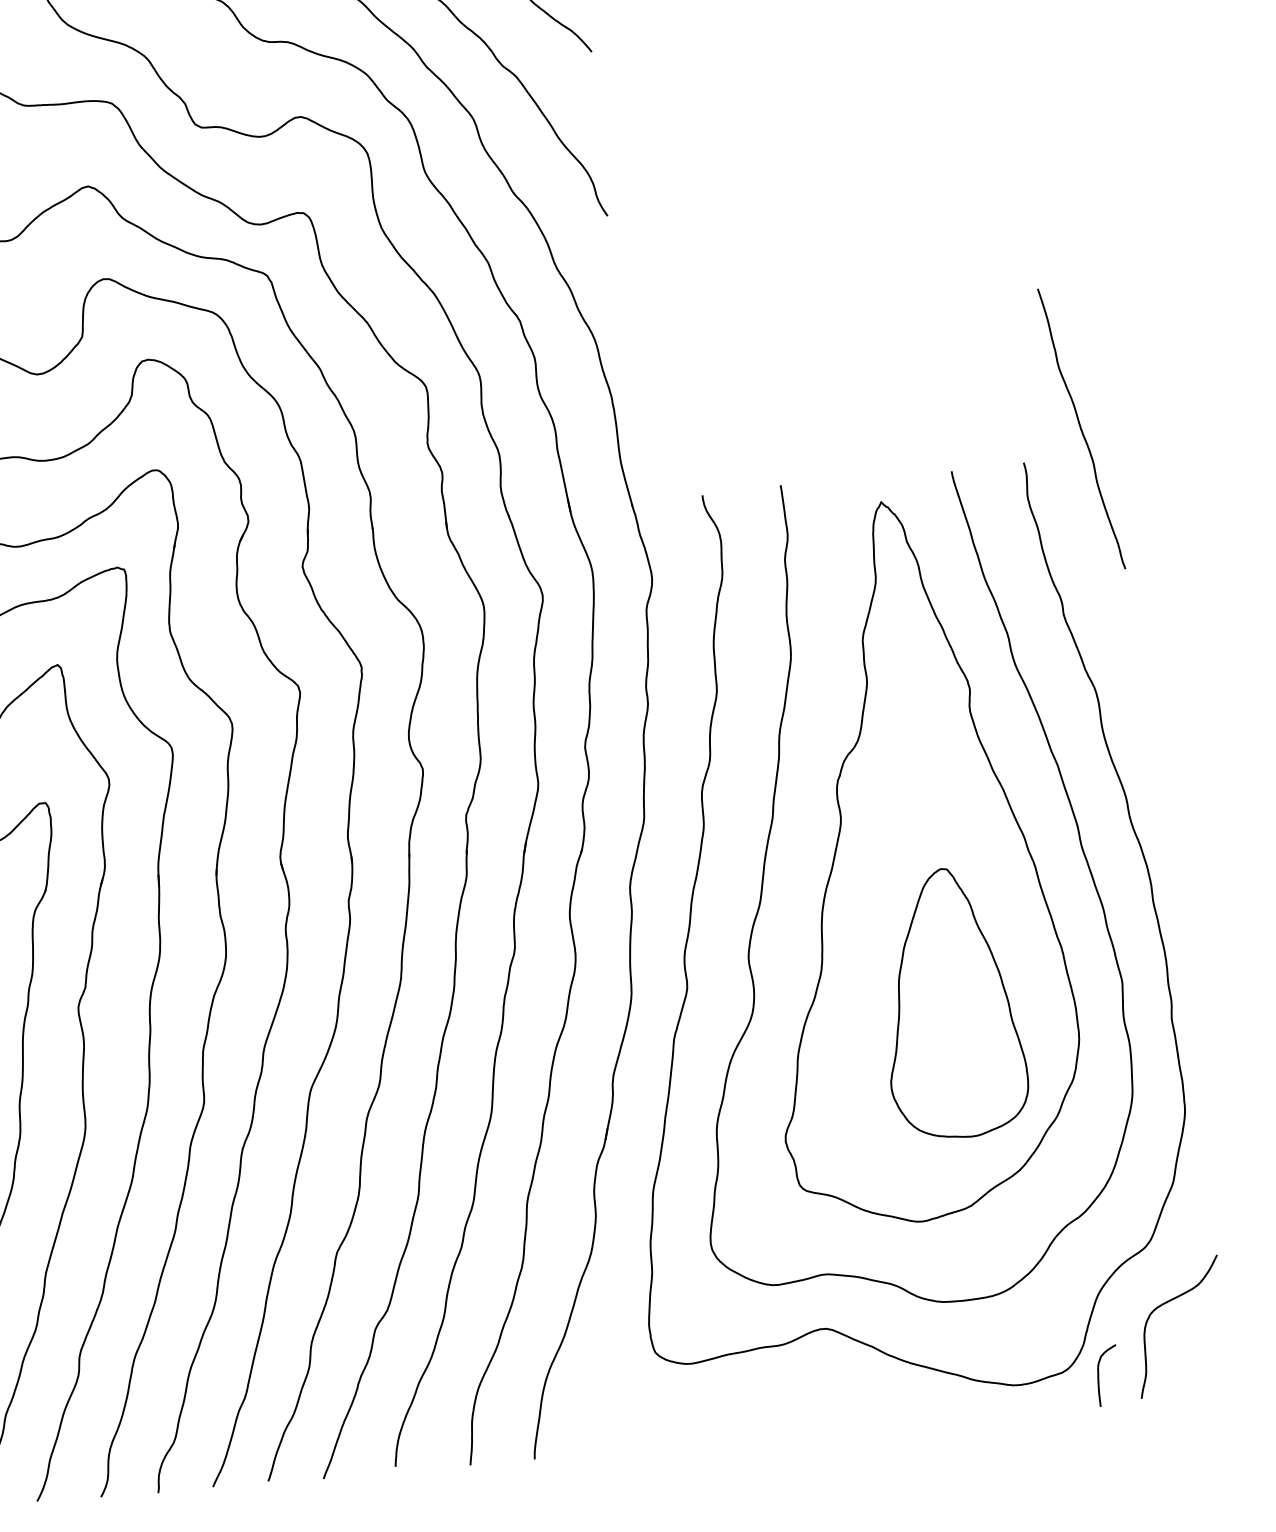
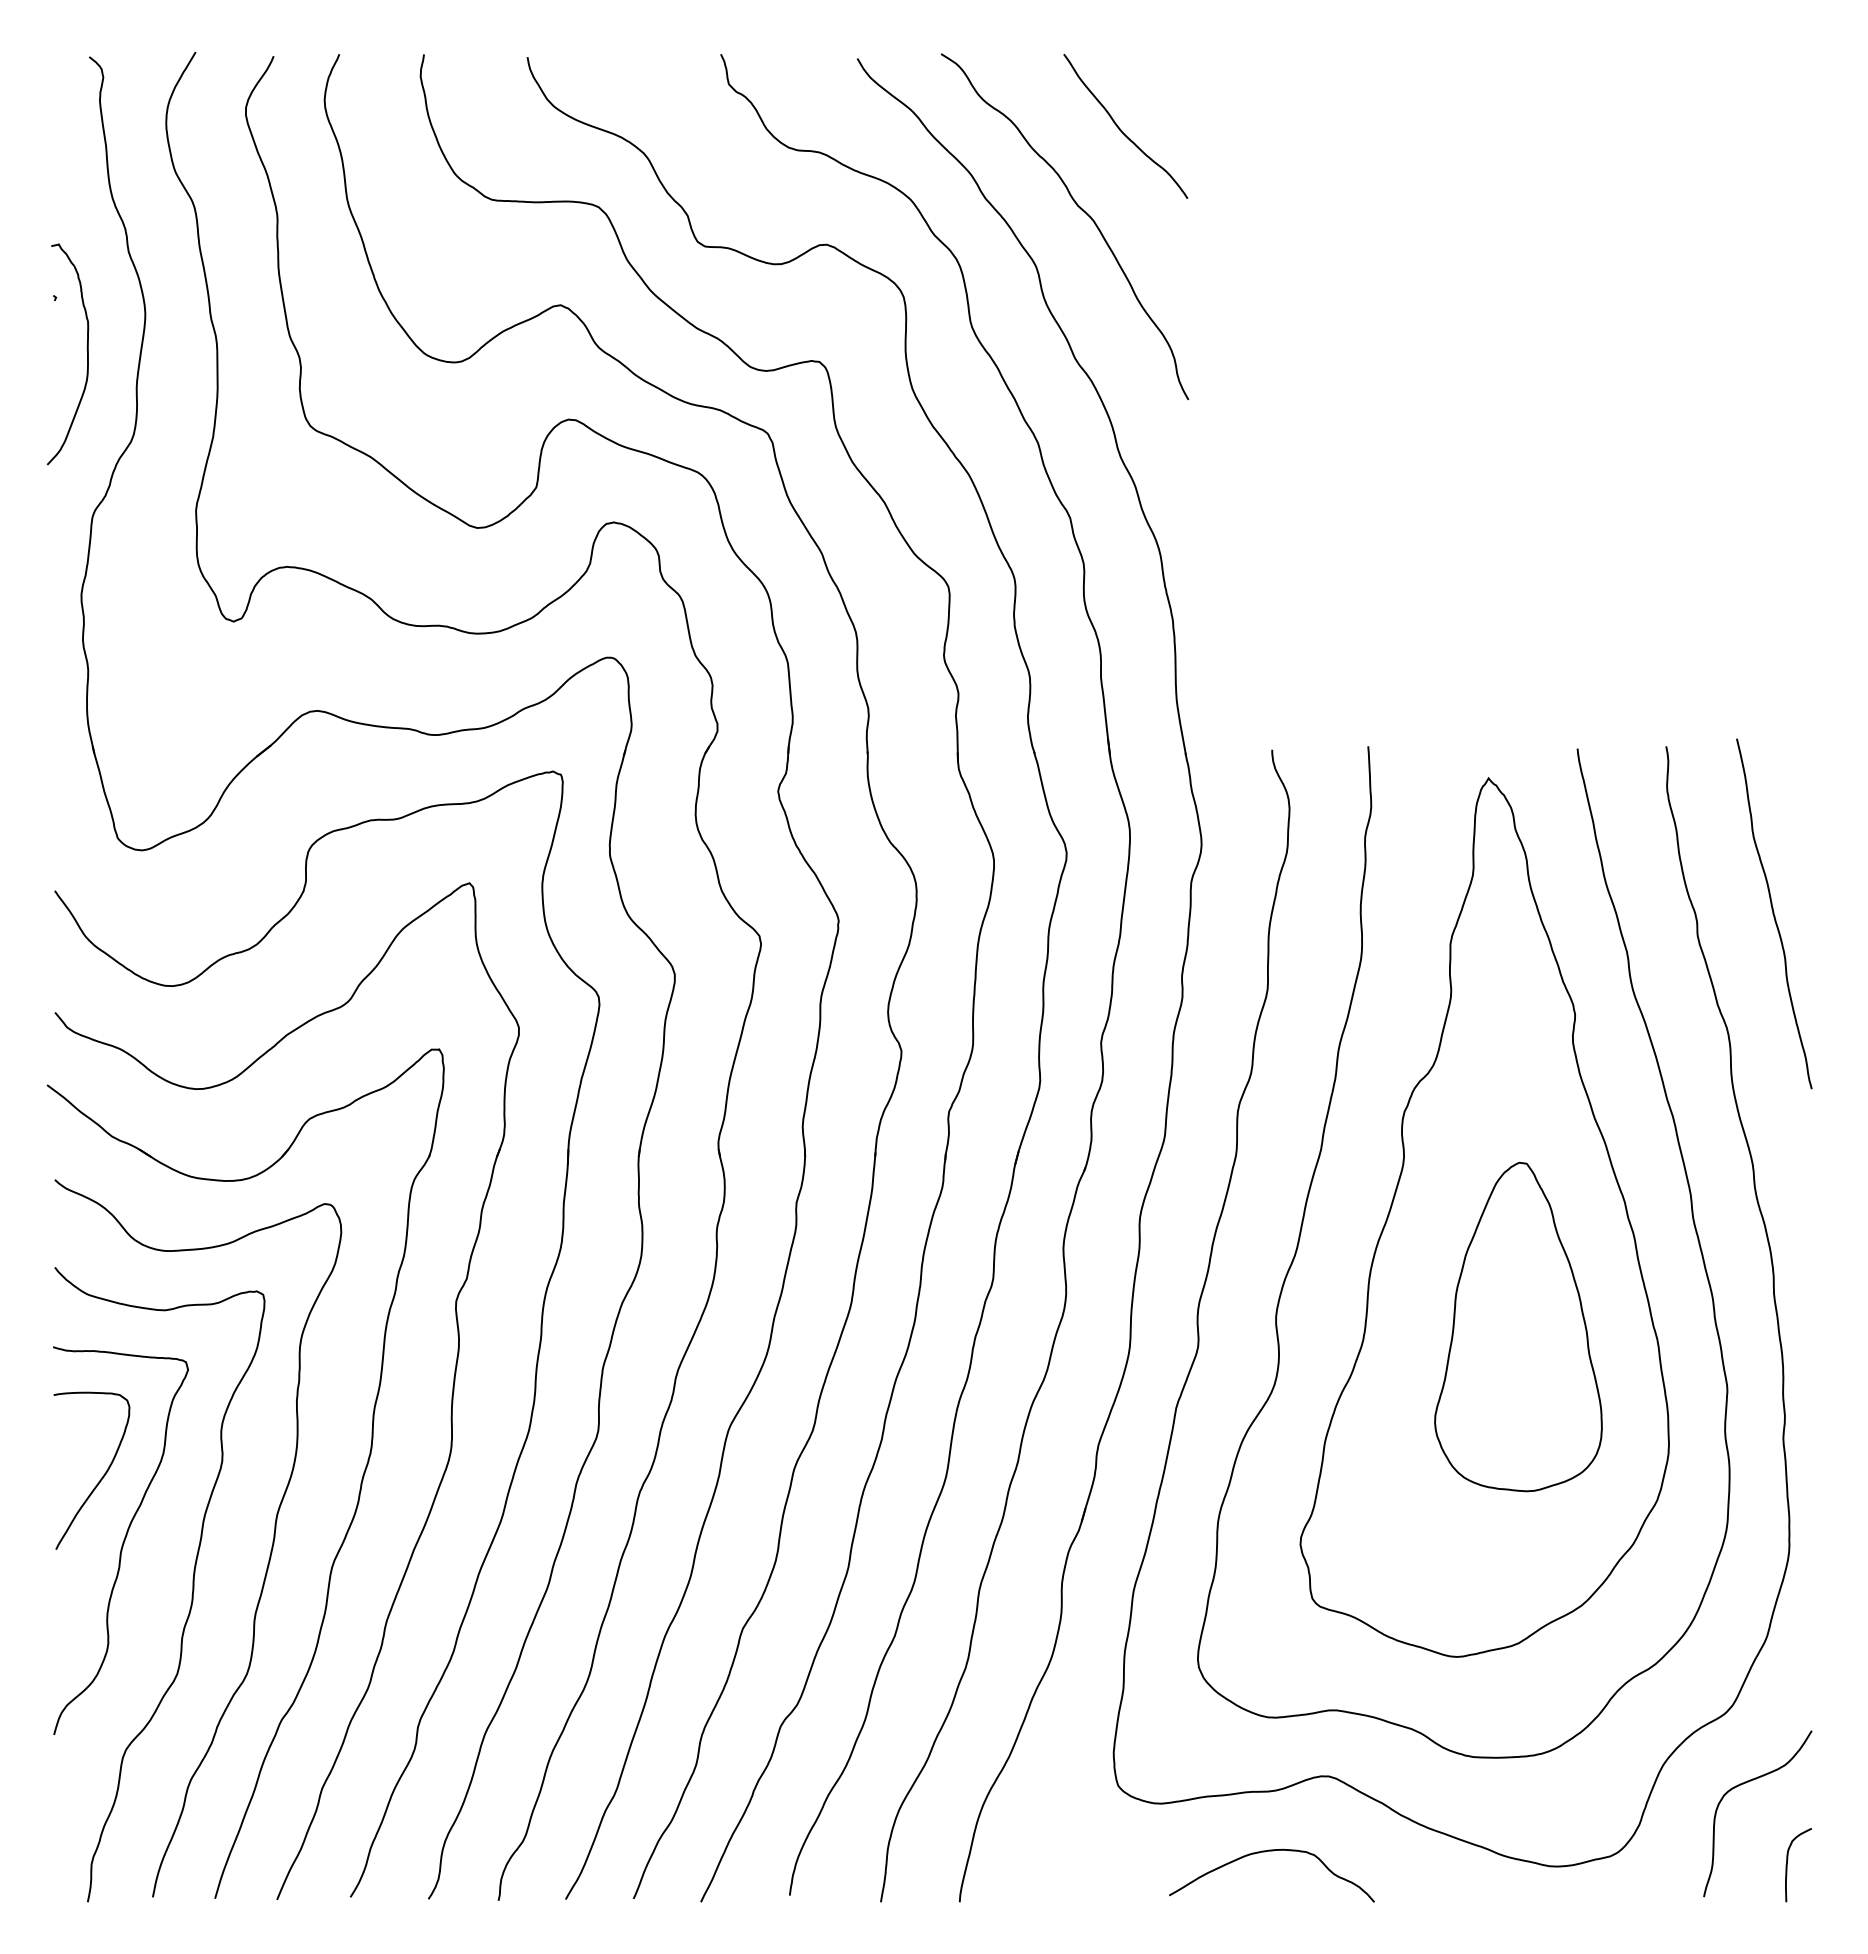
curve: (1081, 428) -> (1774, 913), moved
part: (952, 1002) -> (1518, 1326), moved
curve: (1098, 1376) -> (1787, 1865), moved
curve: (780, 1395) -> (1265, 1852), added

